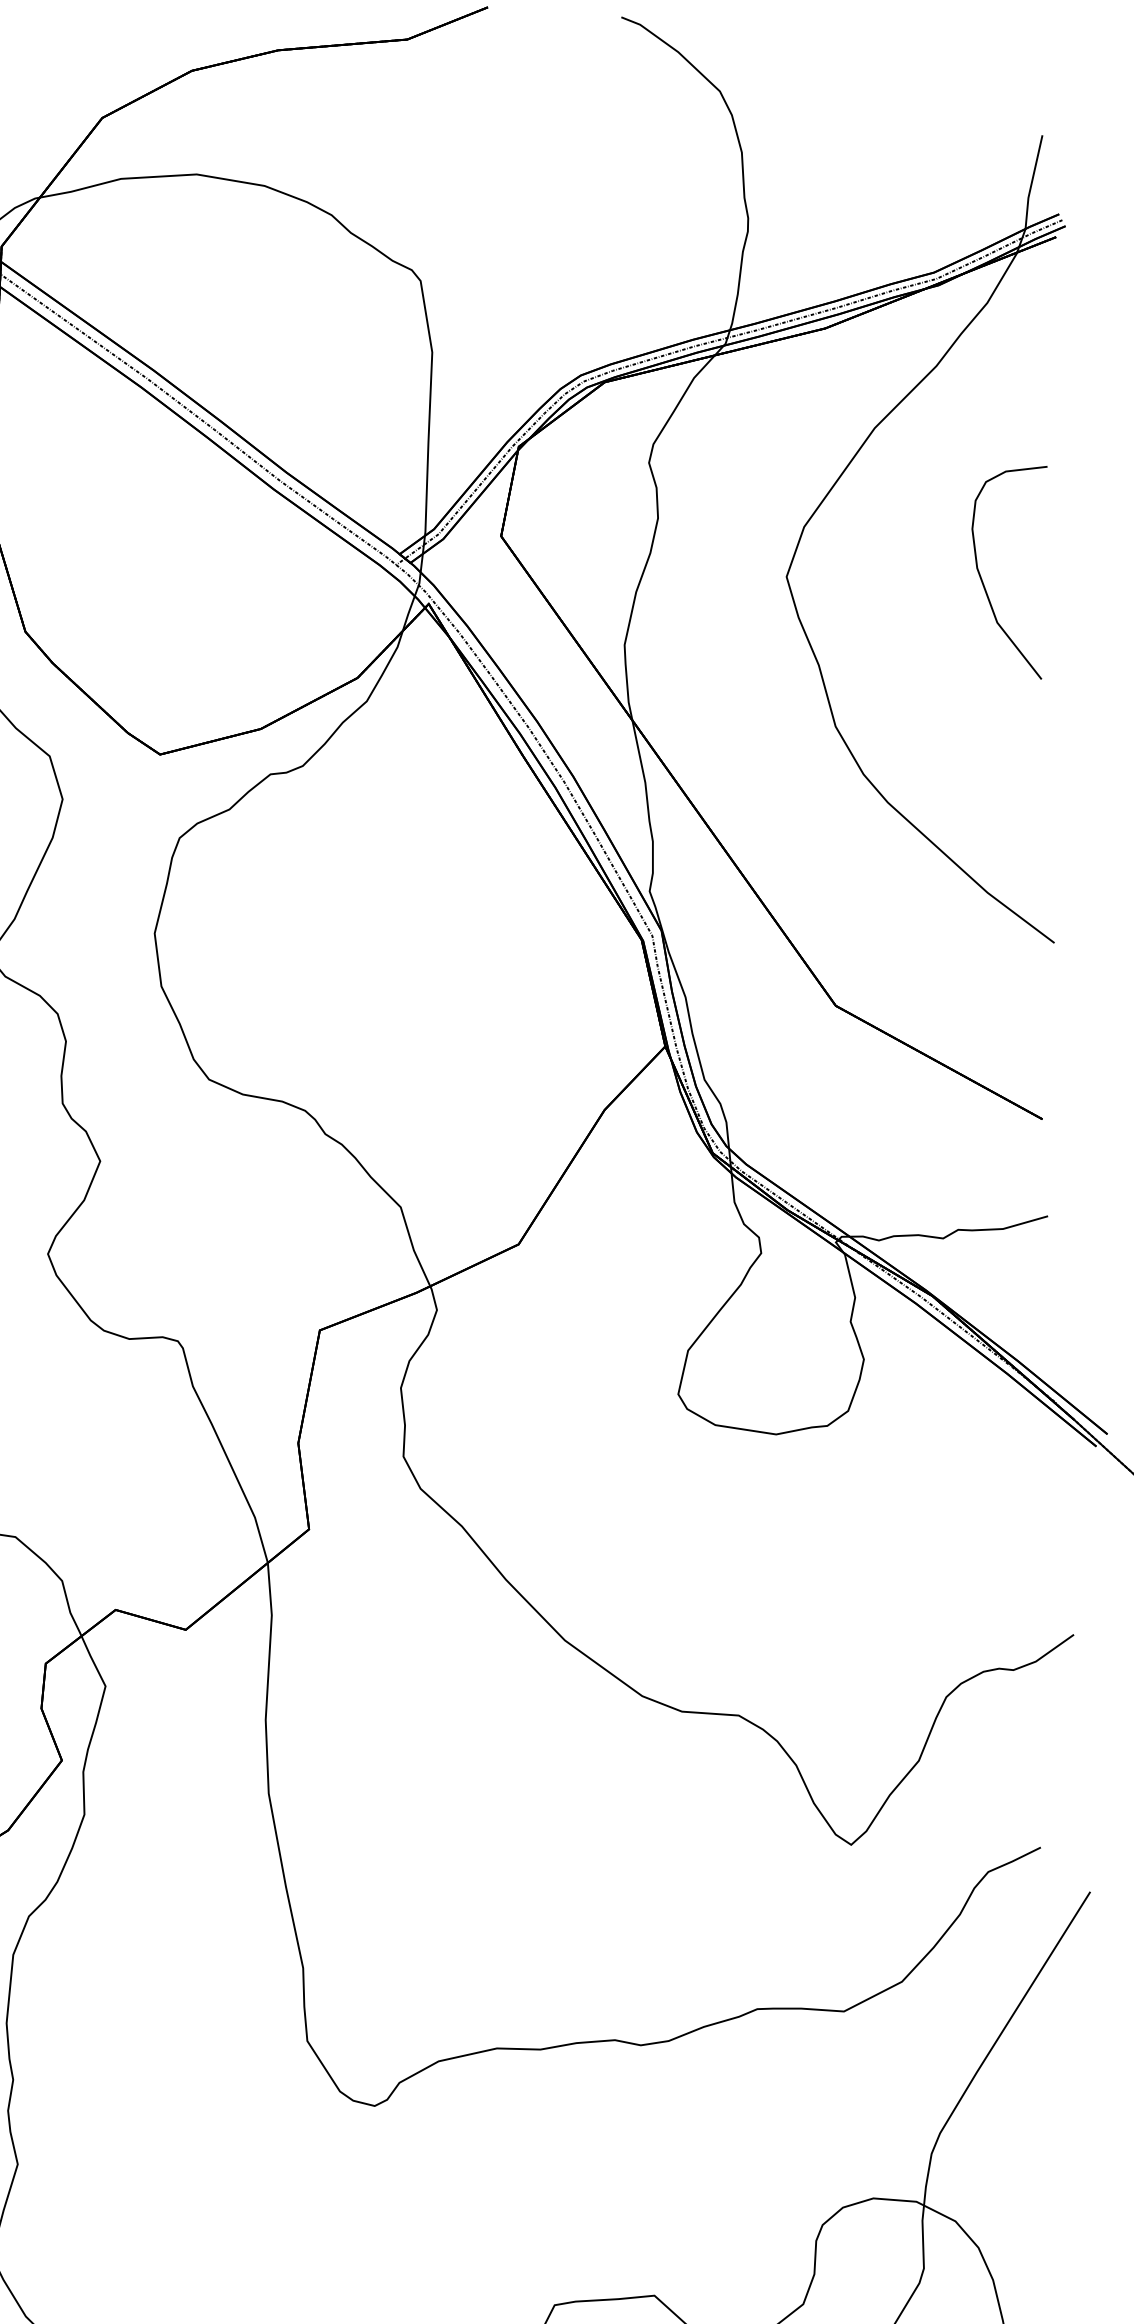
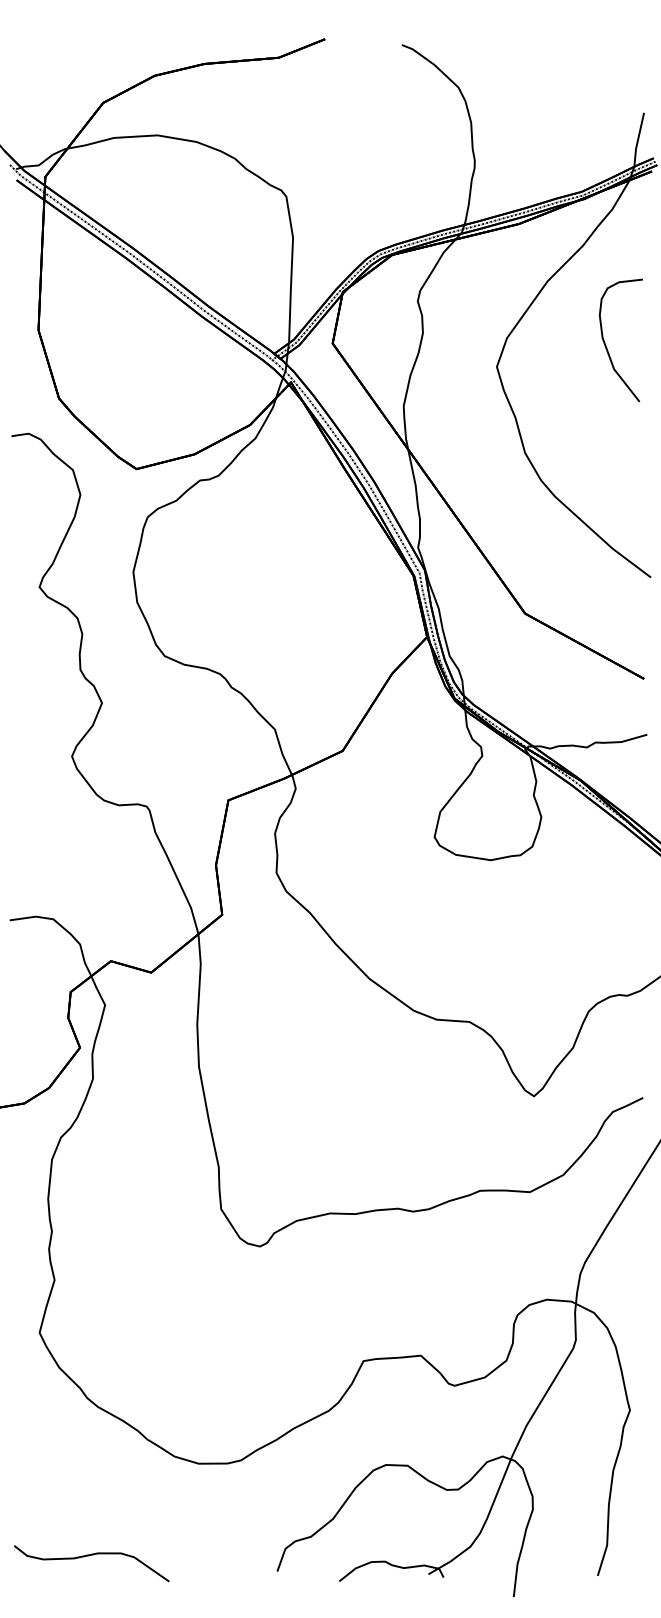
part: (985, 584) -> (607, 347), moved

